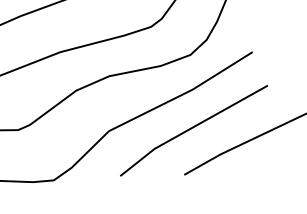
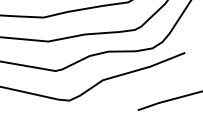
line: (194, 129) -> (147, 87), removed

